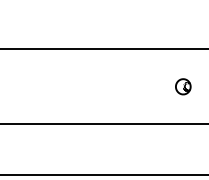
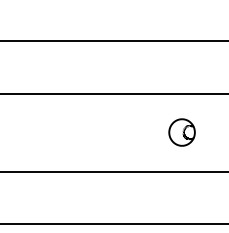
part: (182, 86) -> (181, 132), size x1.67

